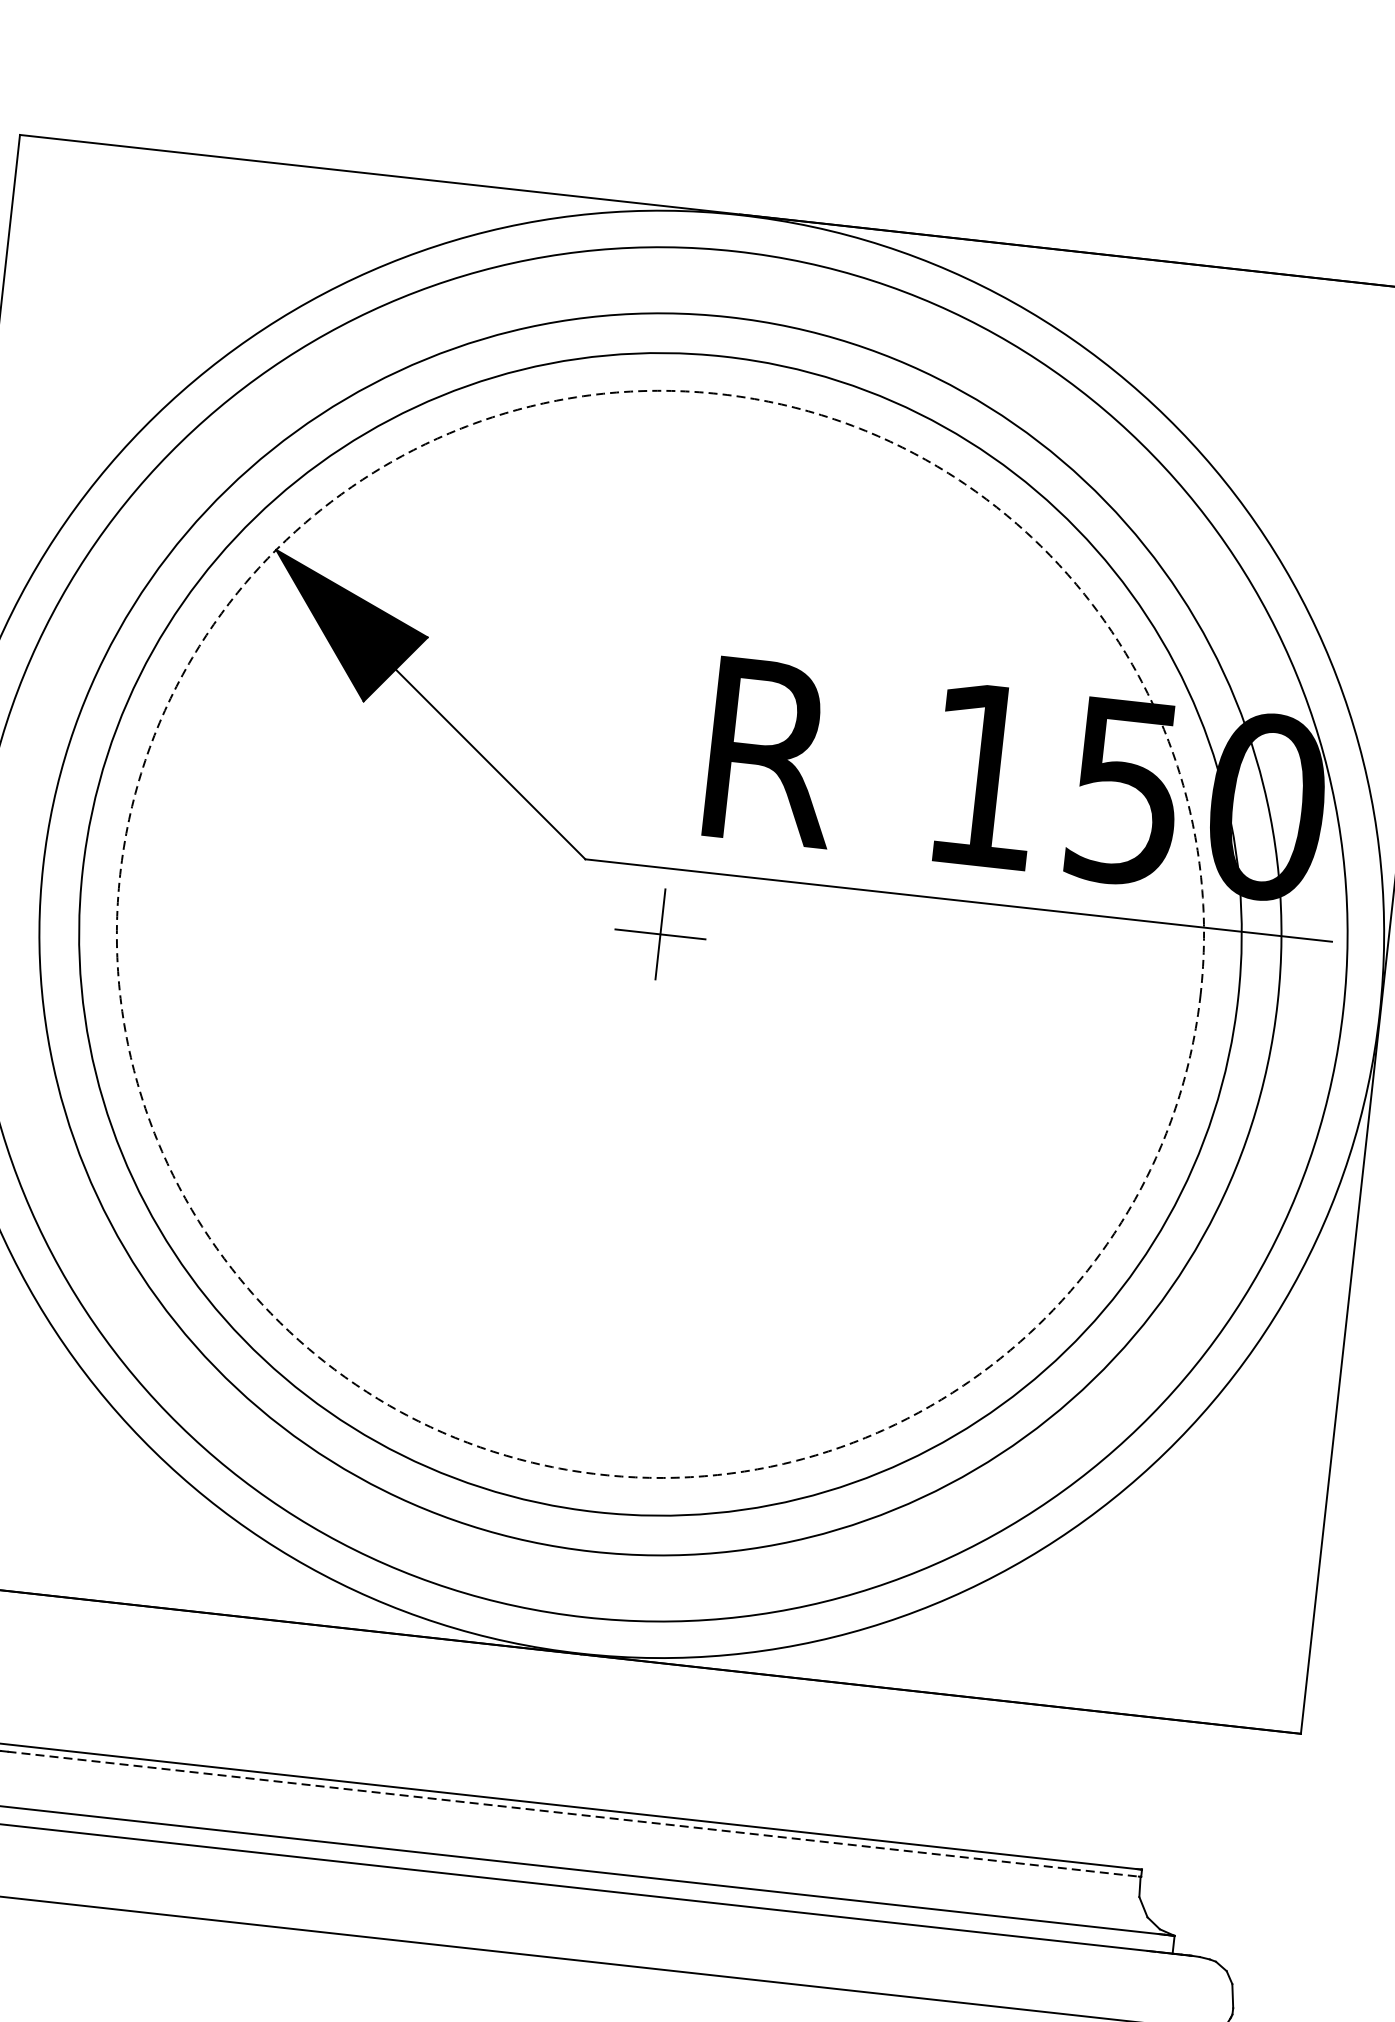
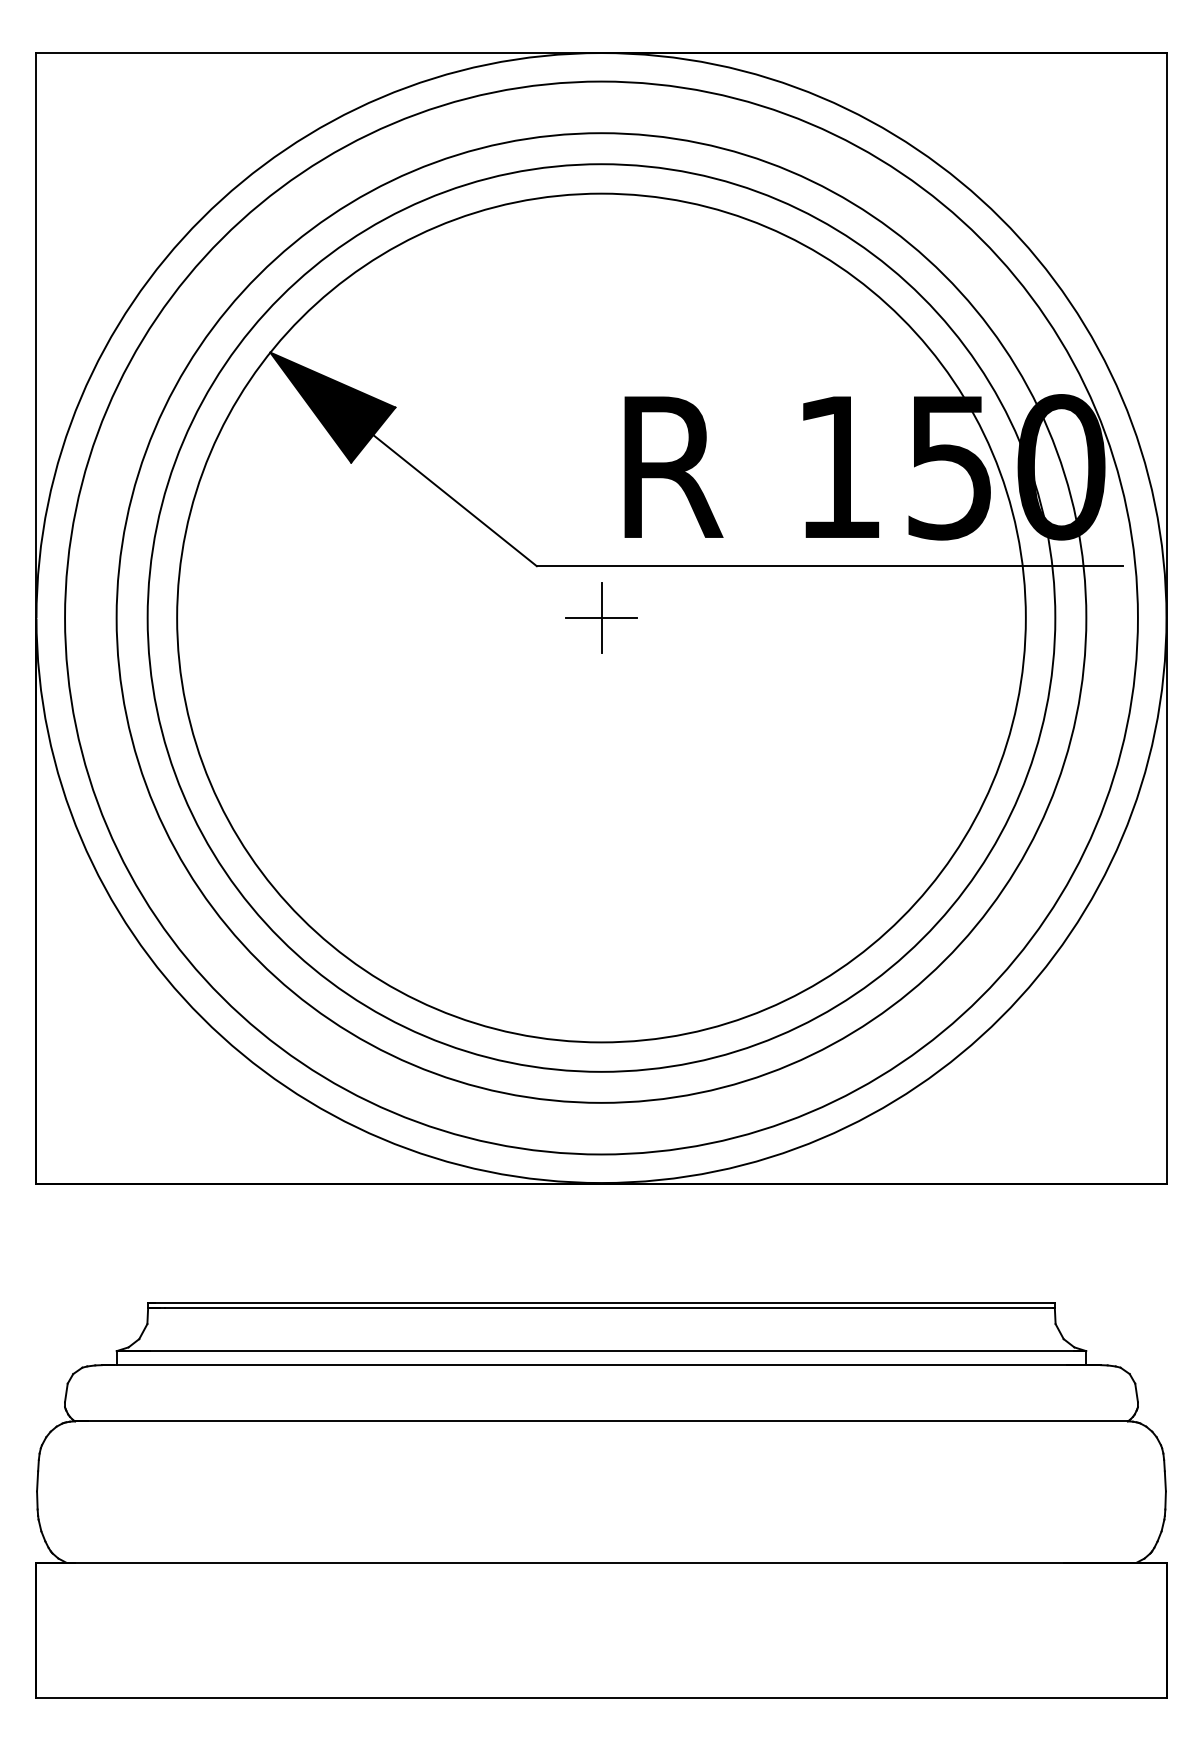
circle: (660, 933) -> (601, 617), dashed -> solid
line: (574, 1814) -> (610, 1308), dashed -> solid

